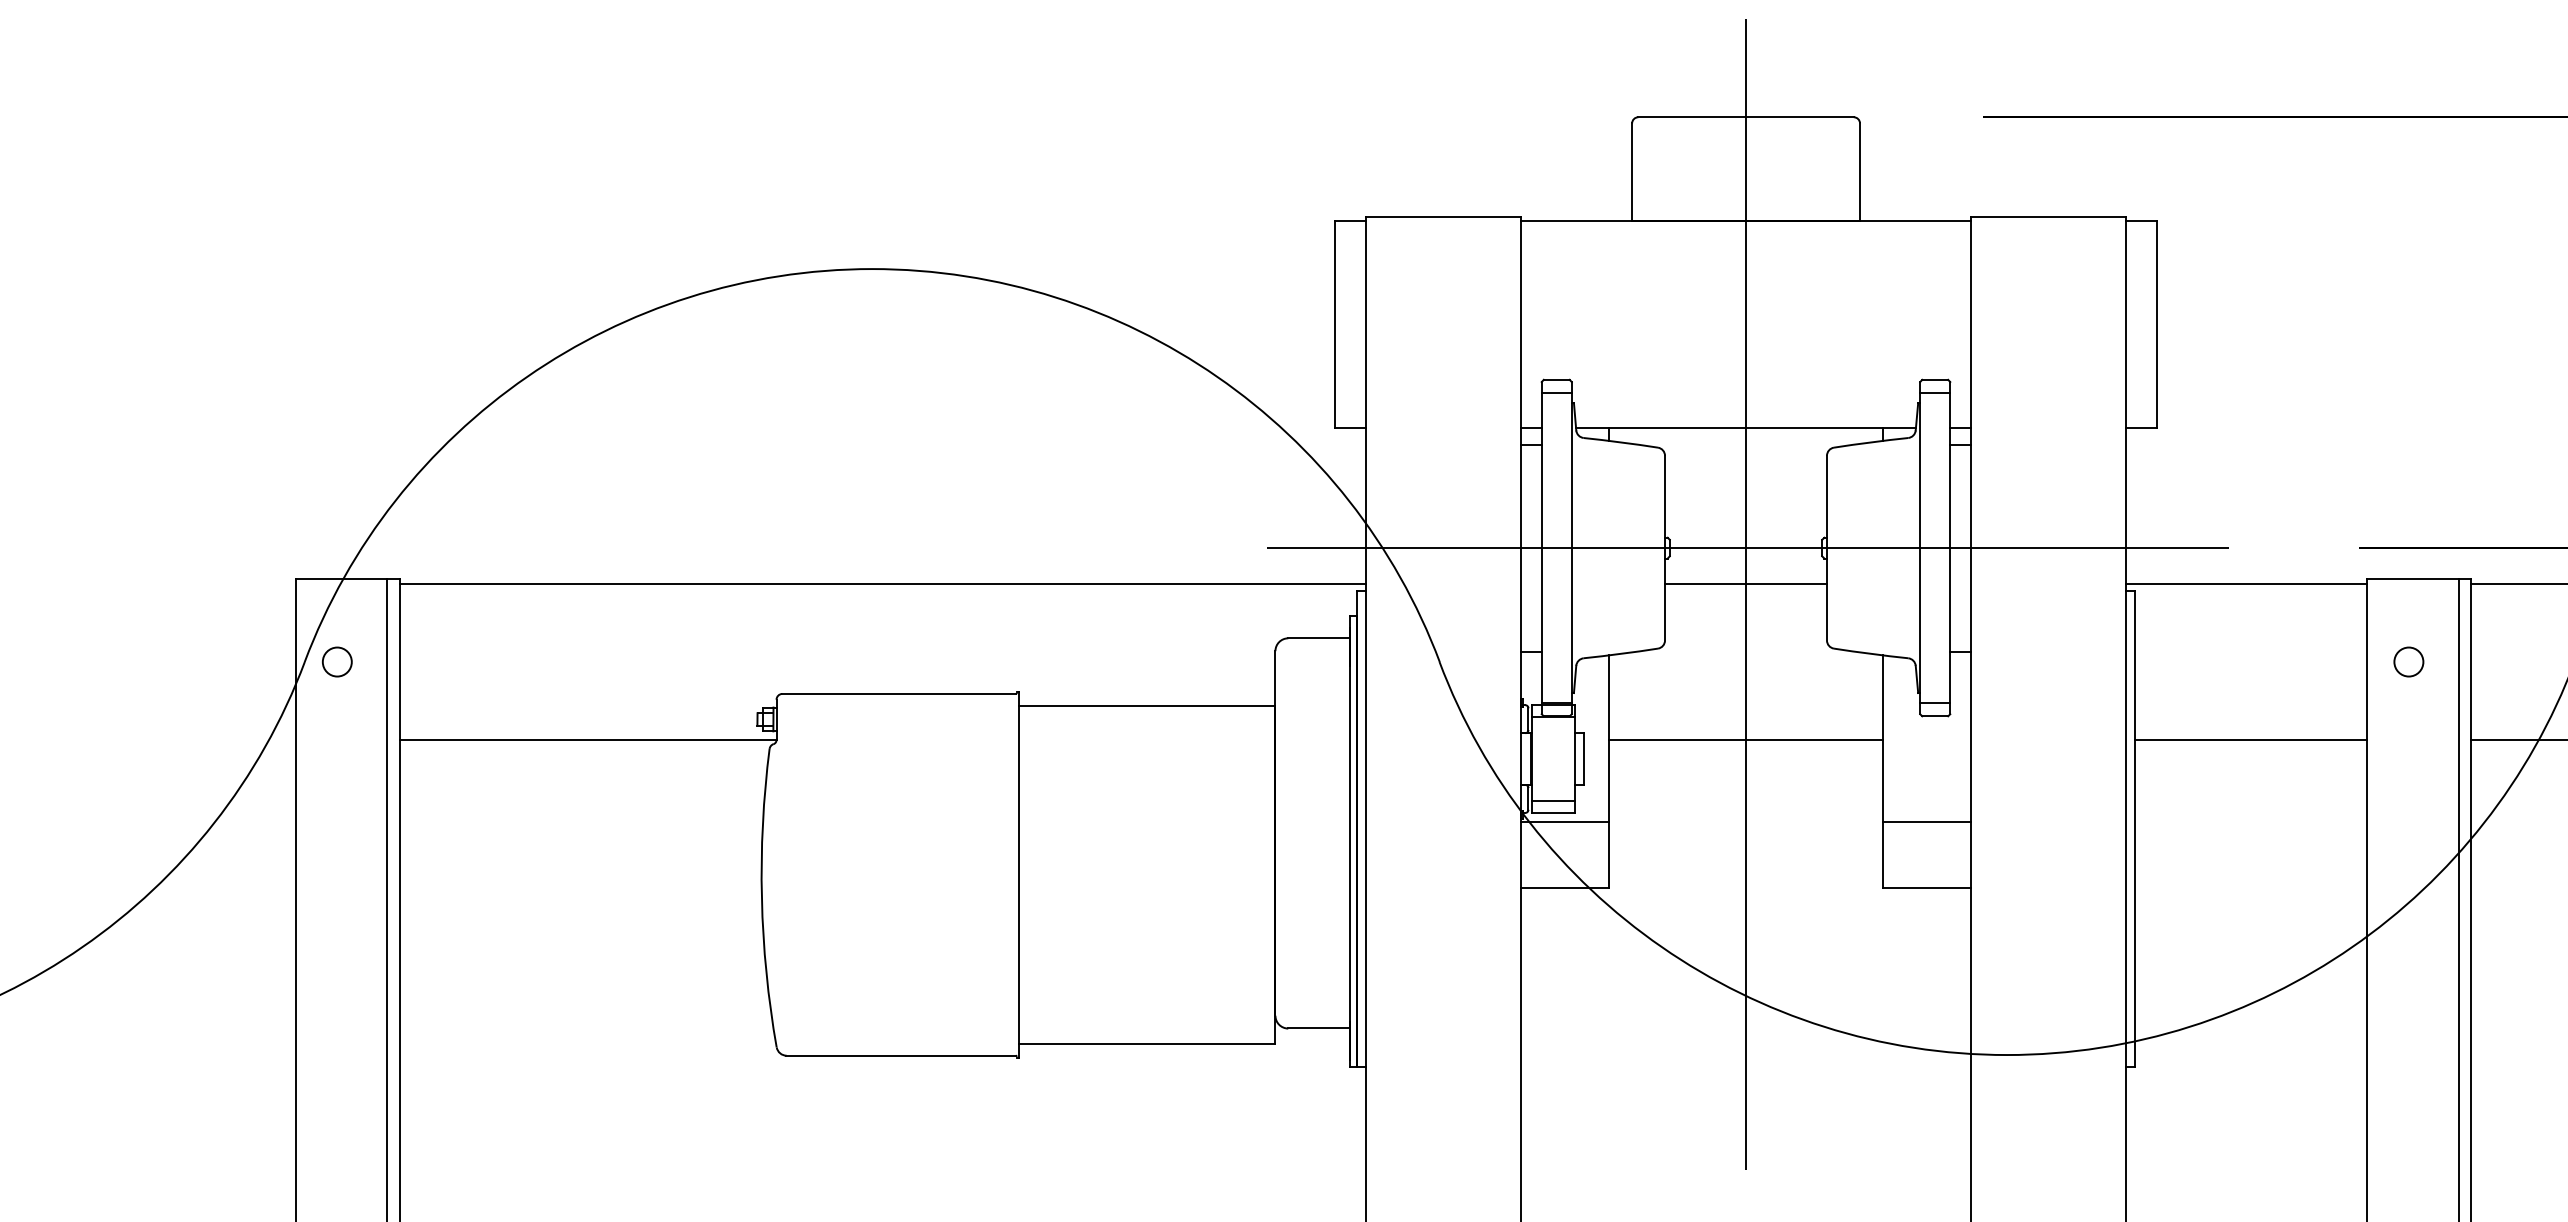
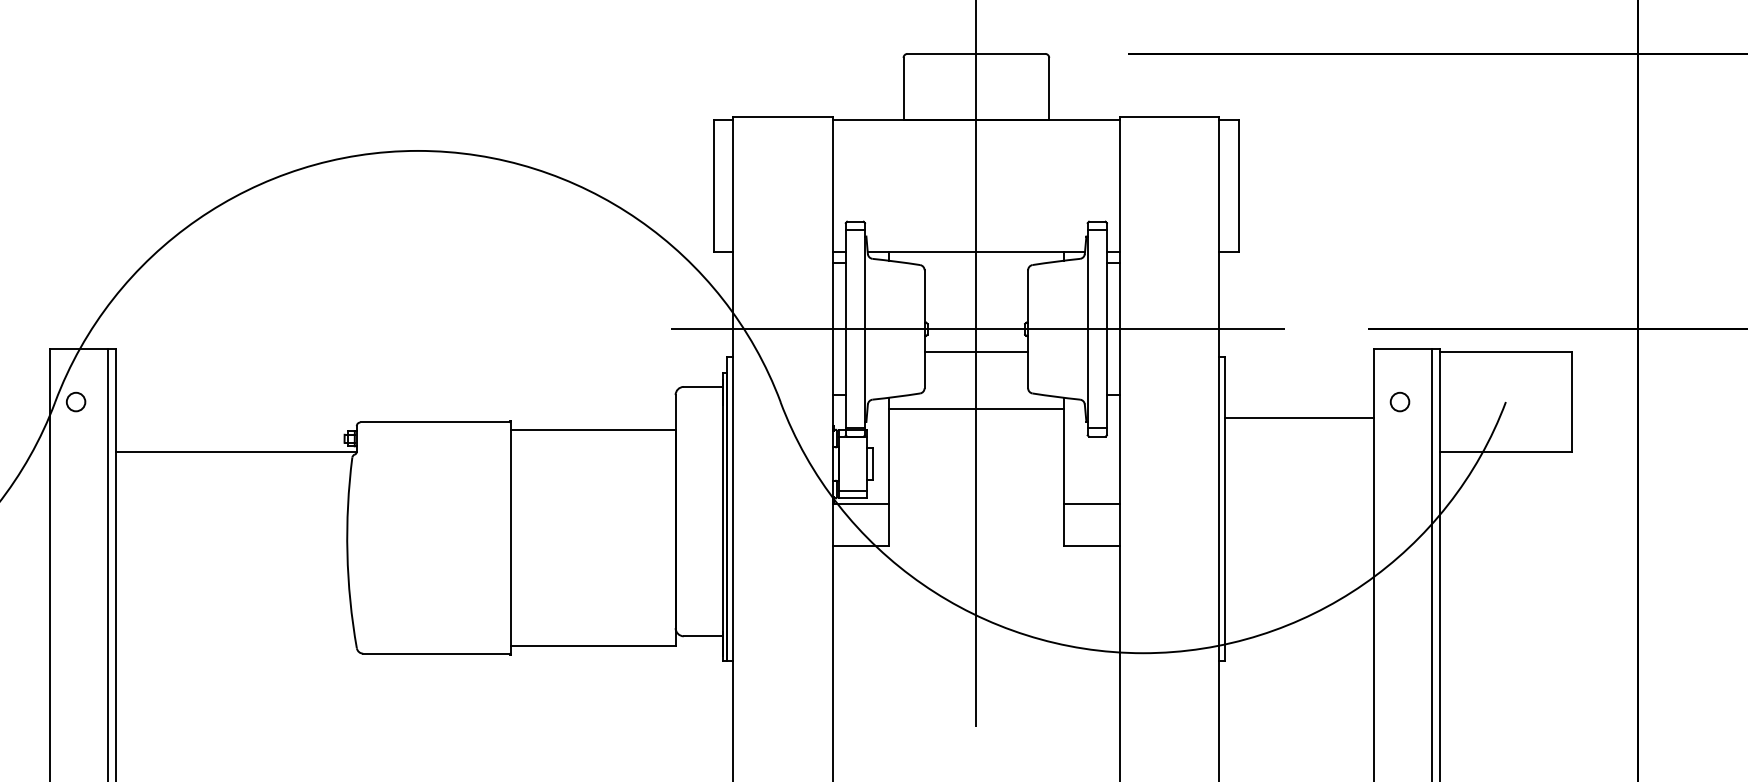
line: (882, 584) -> (424, 352), removed
line: (2246, 584) -> (1296, 352), removed
line: (1746, 739) -> (976, 408), moved
line: (2251, 739) -> (1299, 417), moved

